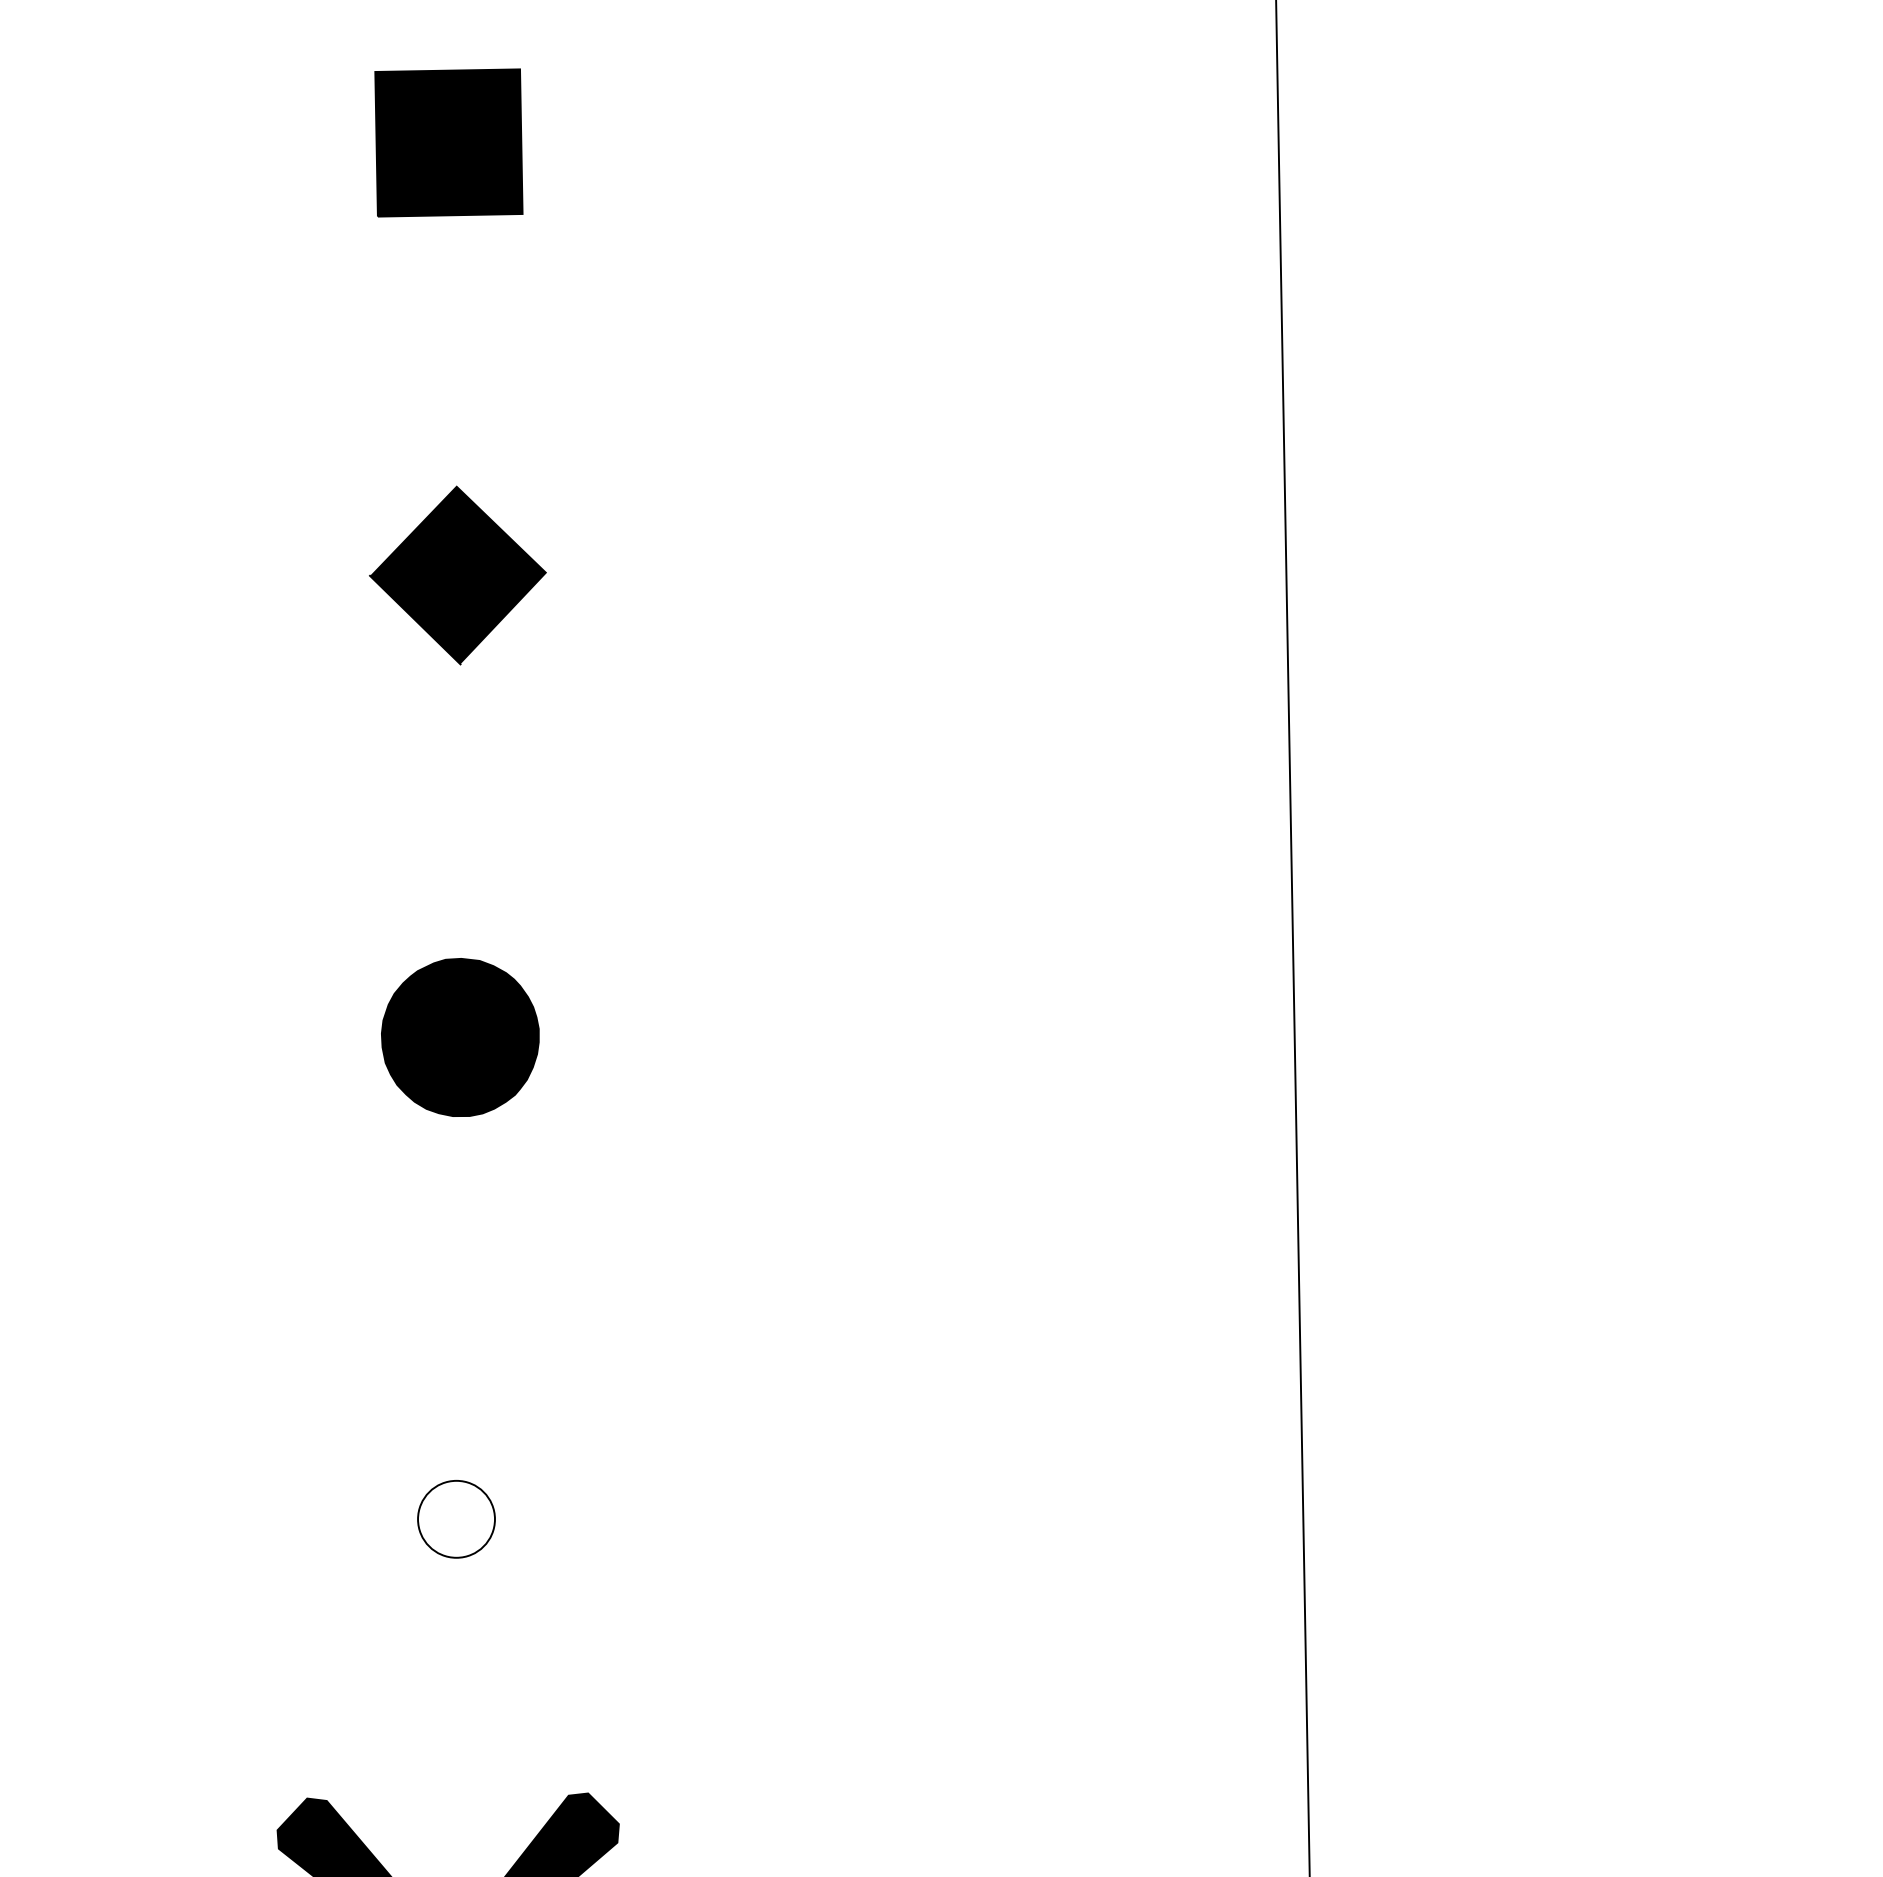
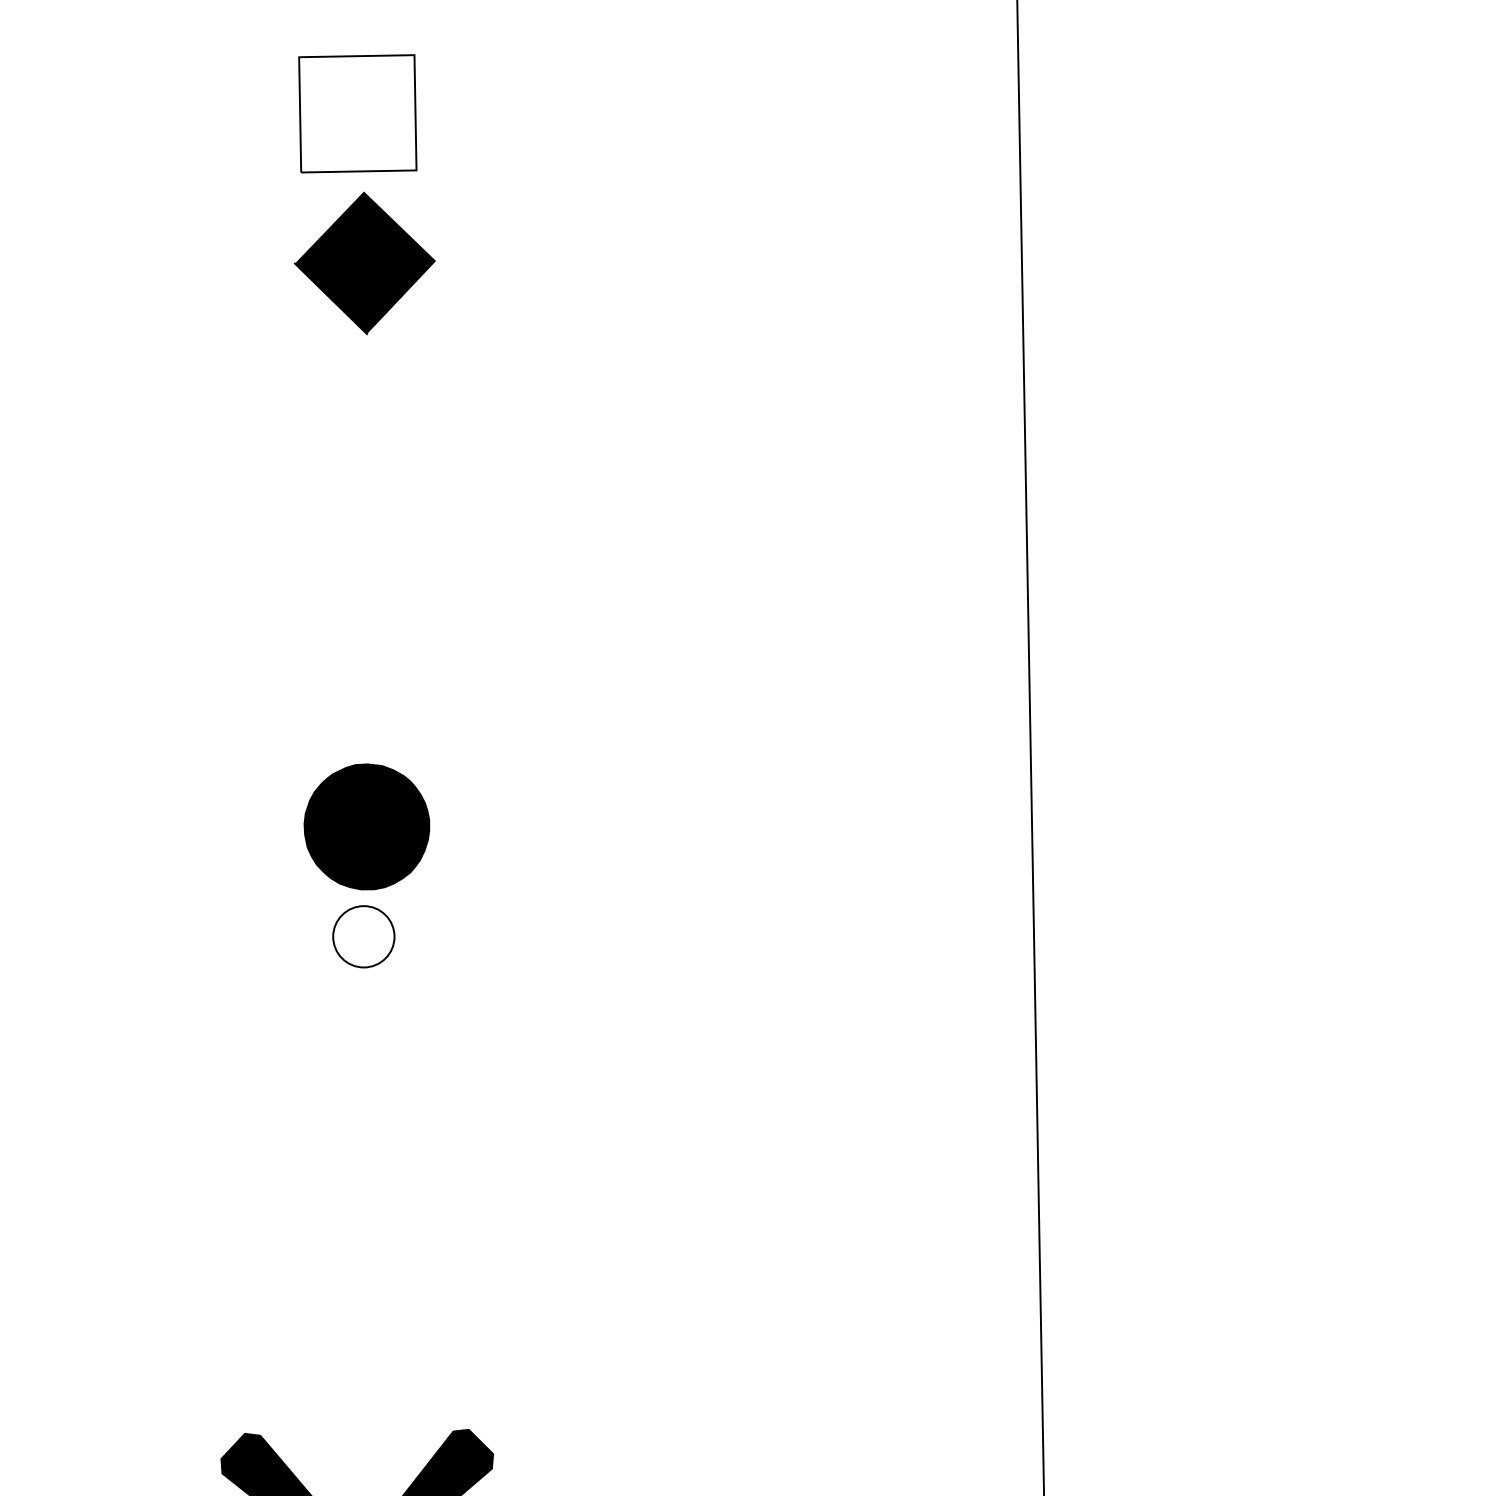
fill: (448, 142) -> (357, 113), removed
part: (457, 575) -> (364, 263), moved
part: (456, 1519) -> (363, 936), moved

